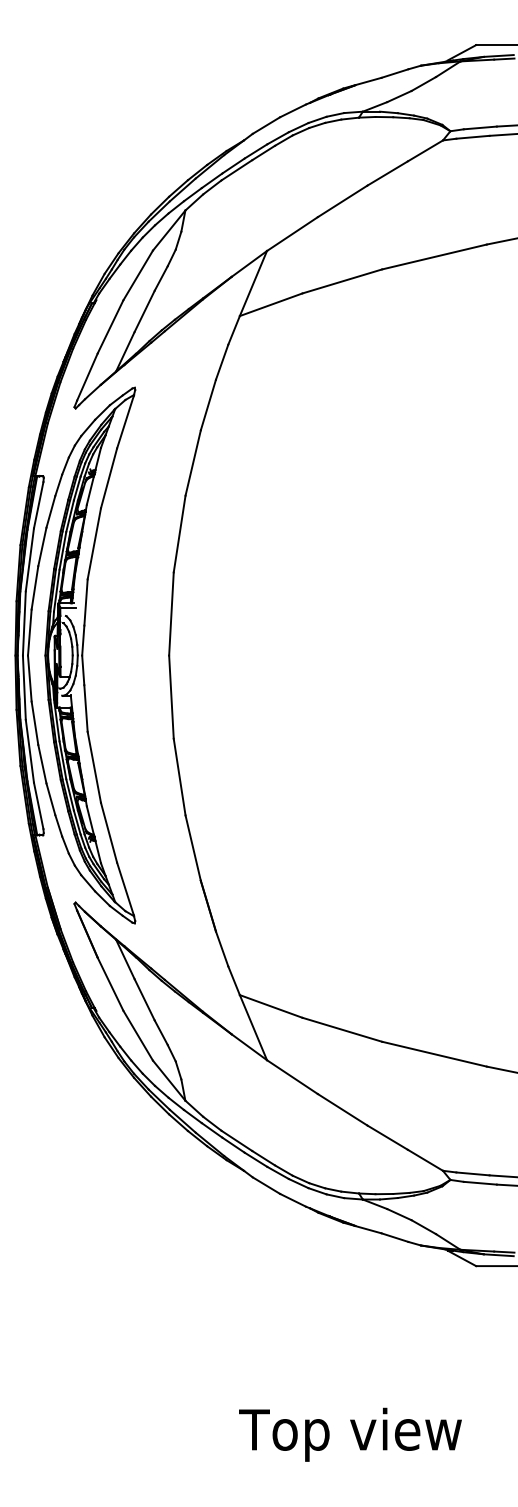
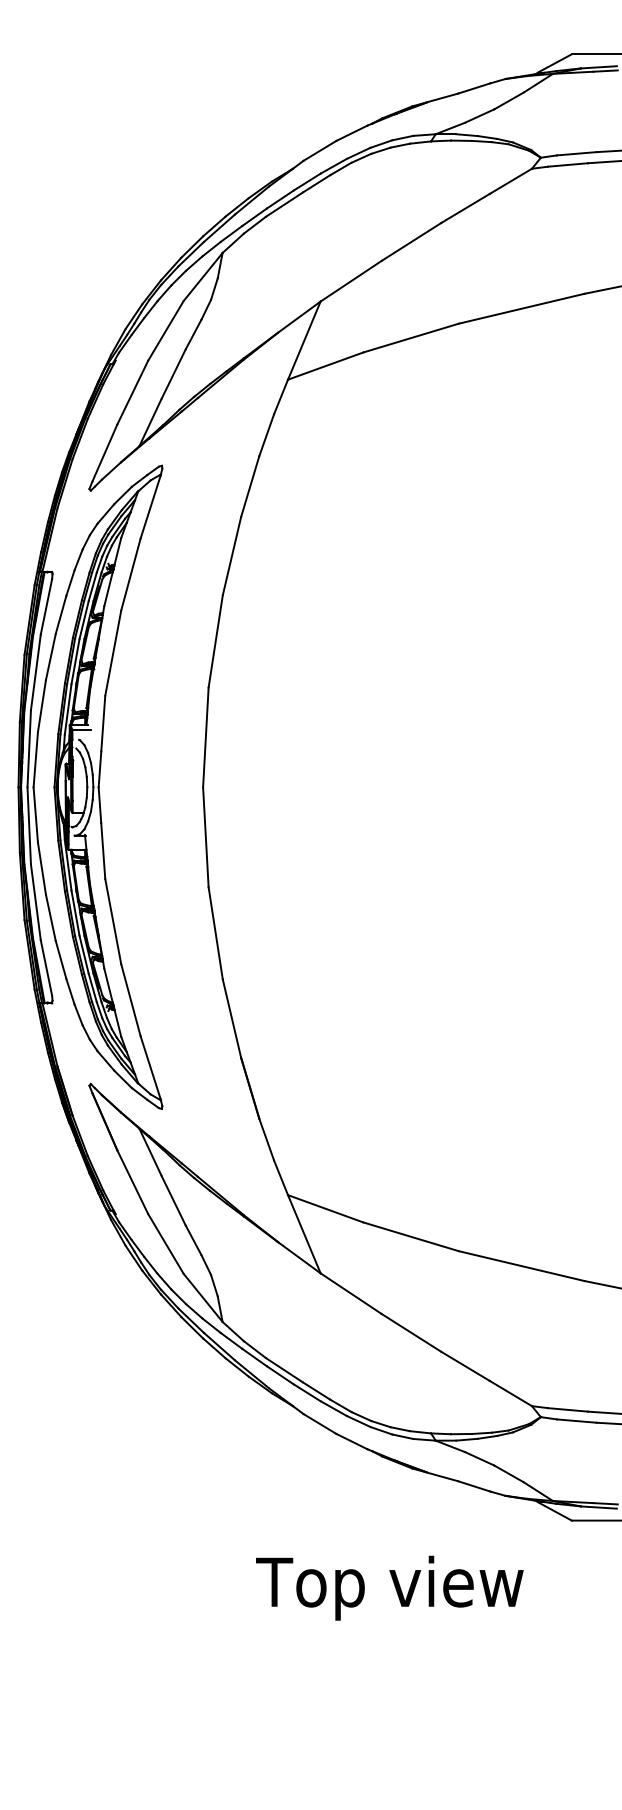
text: (350, 1434) -> (389, 1587), moved

